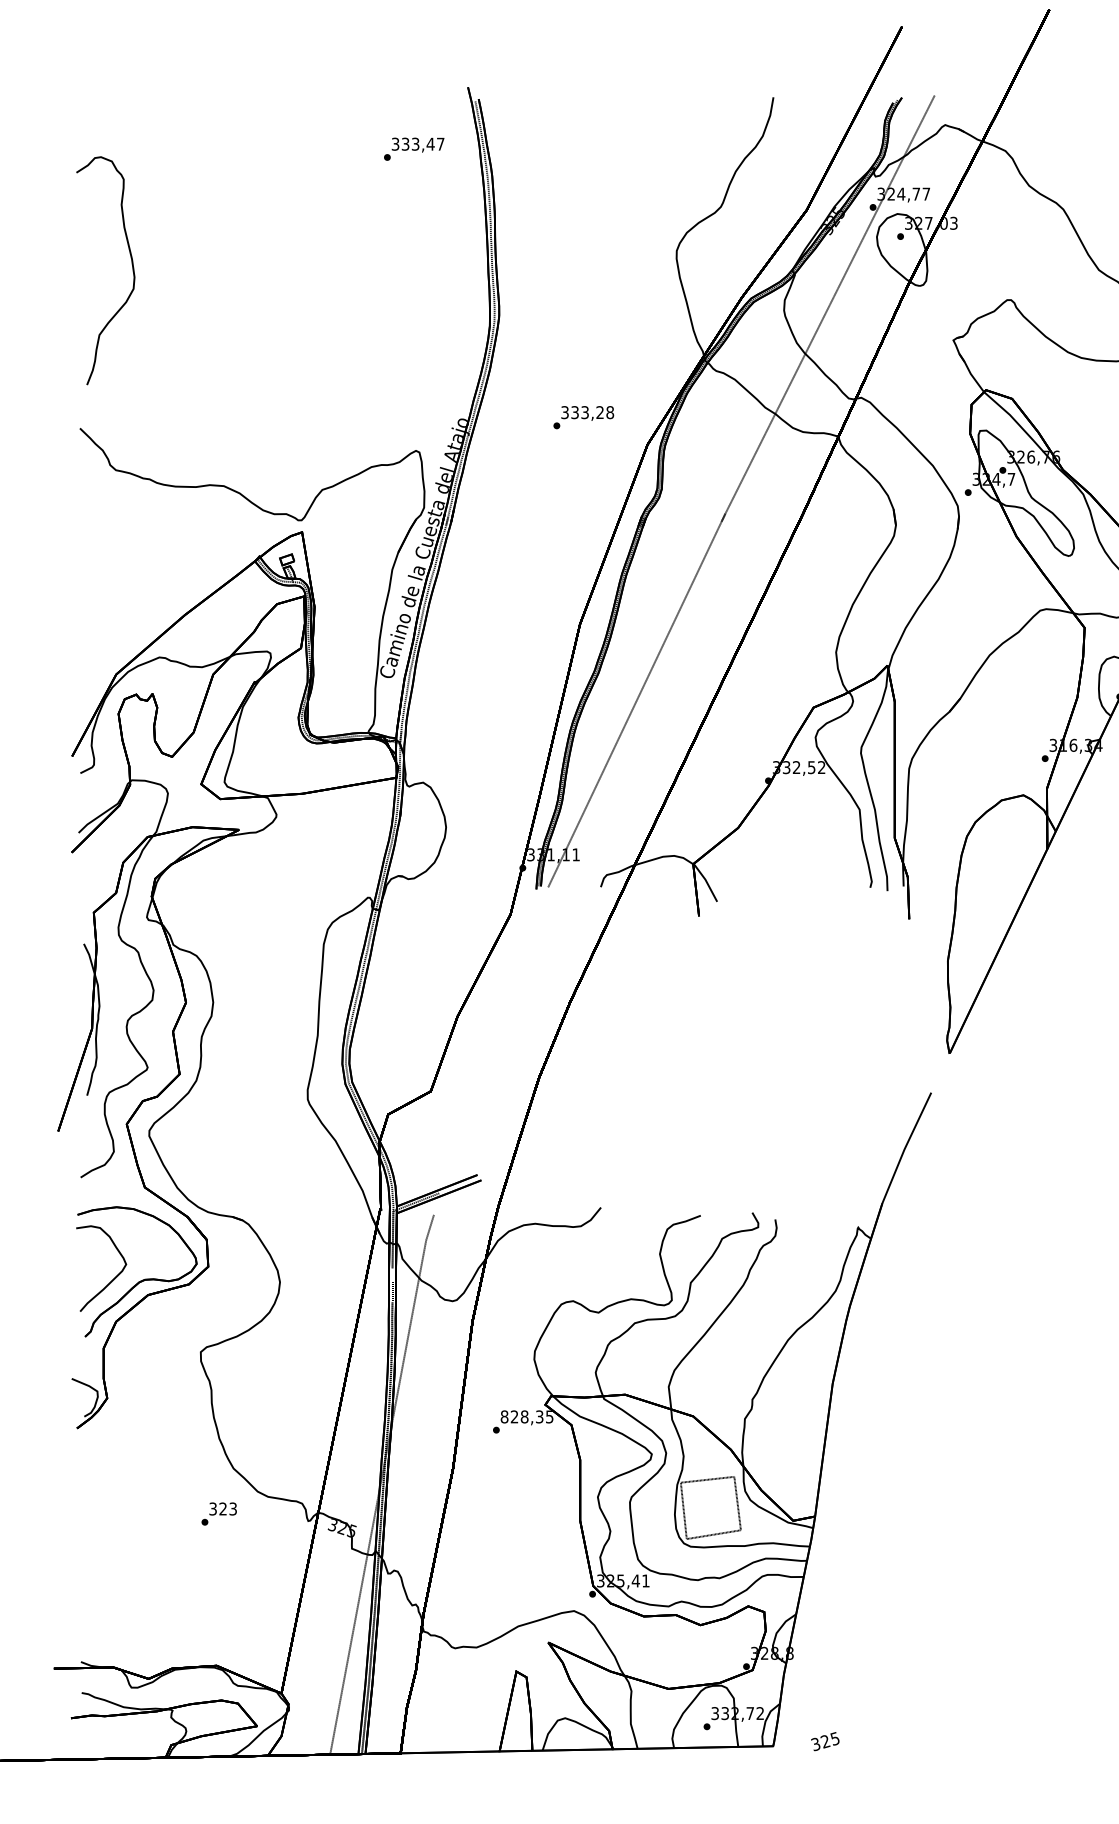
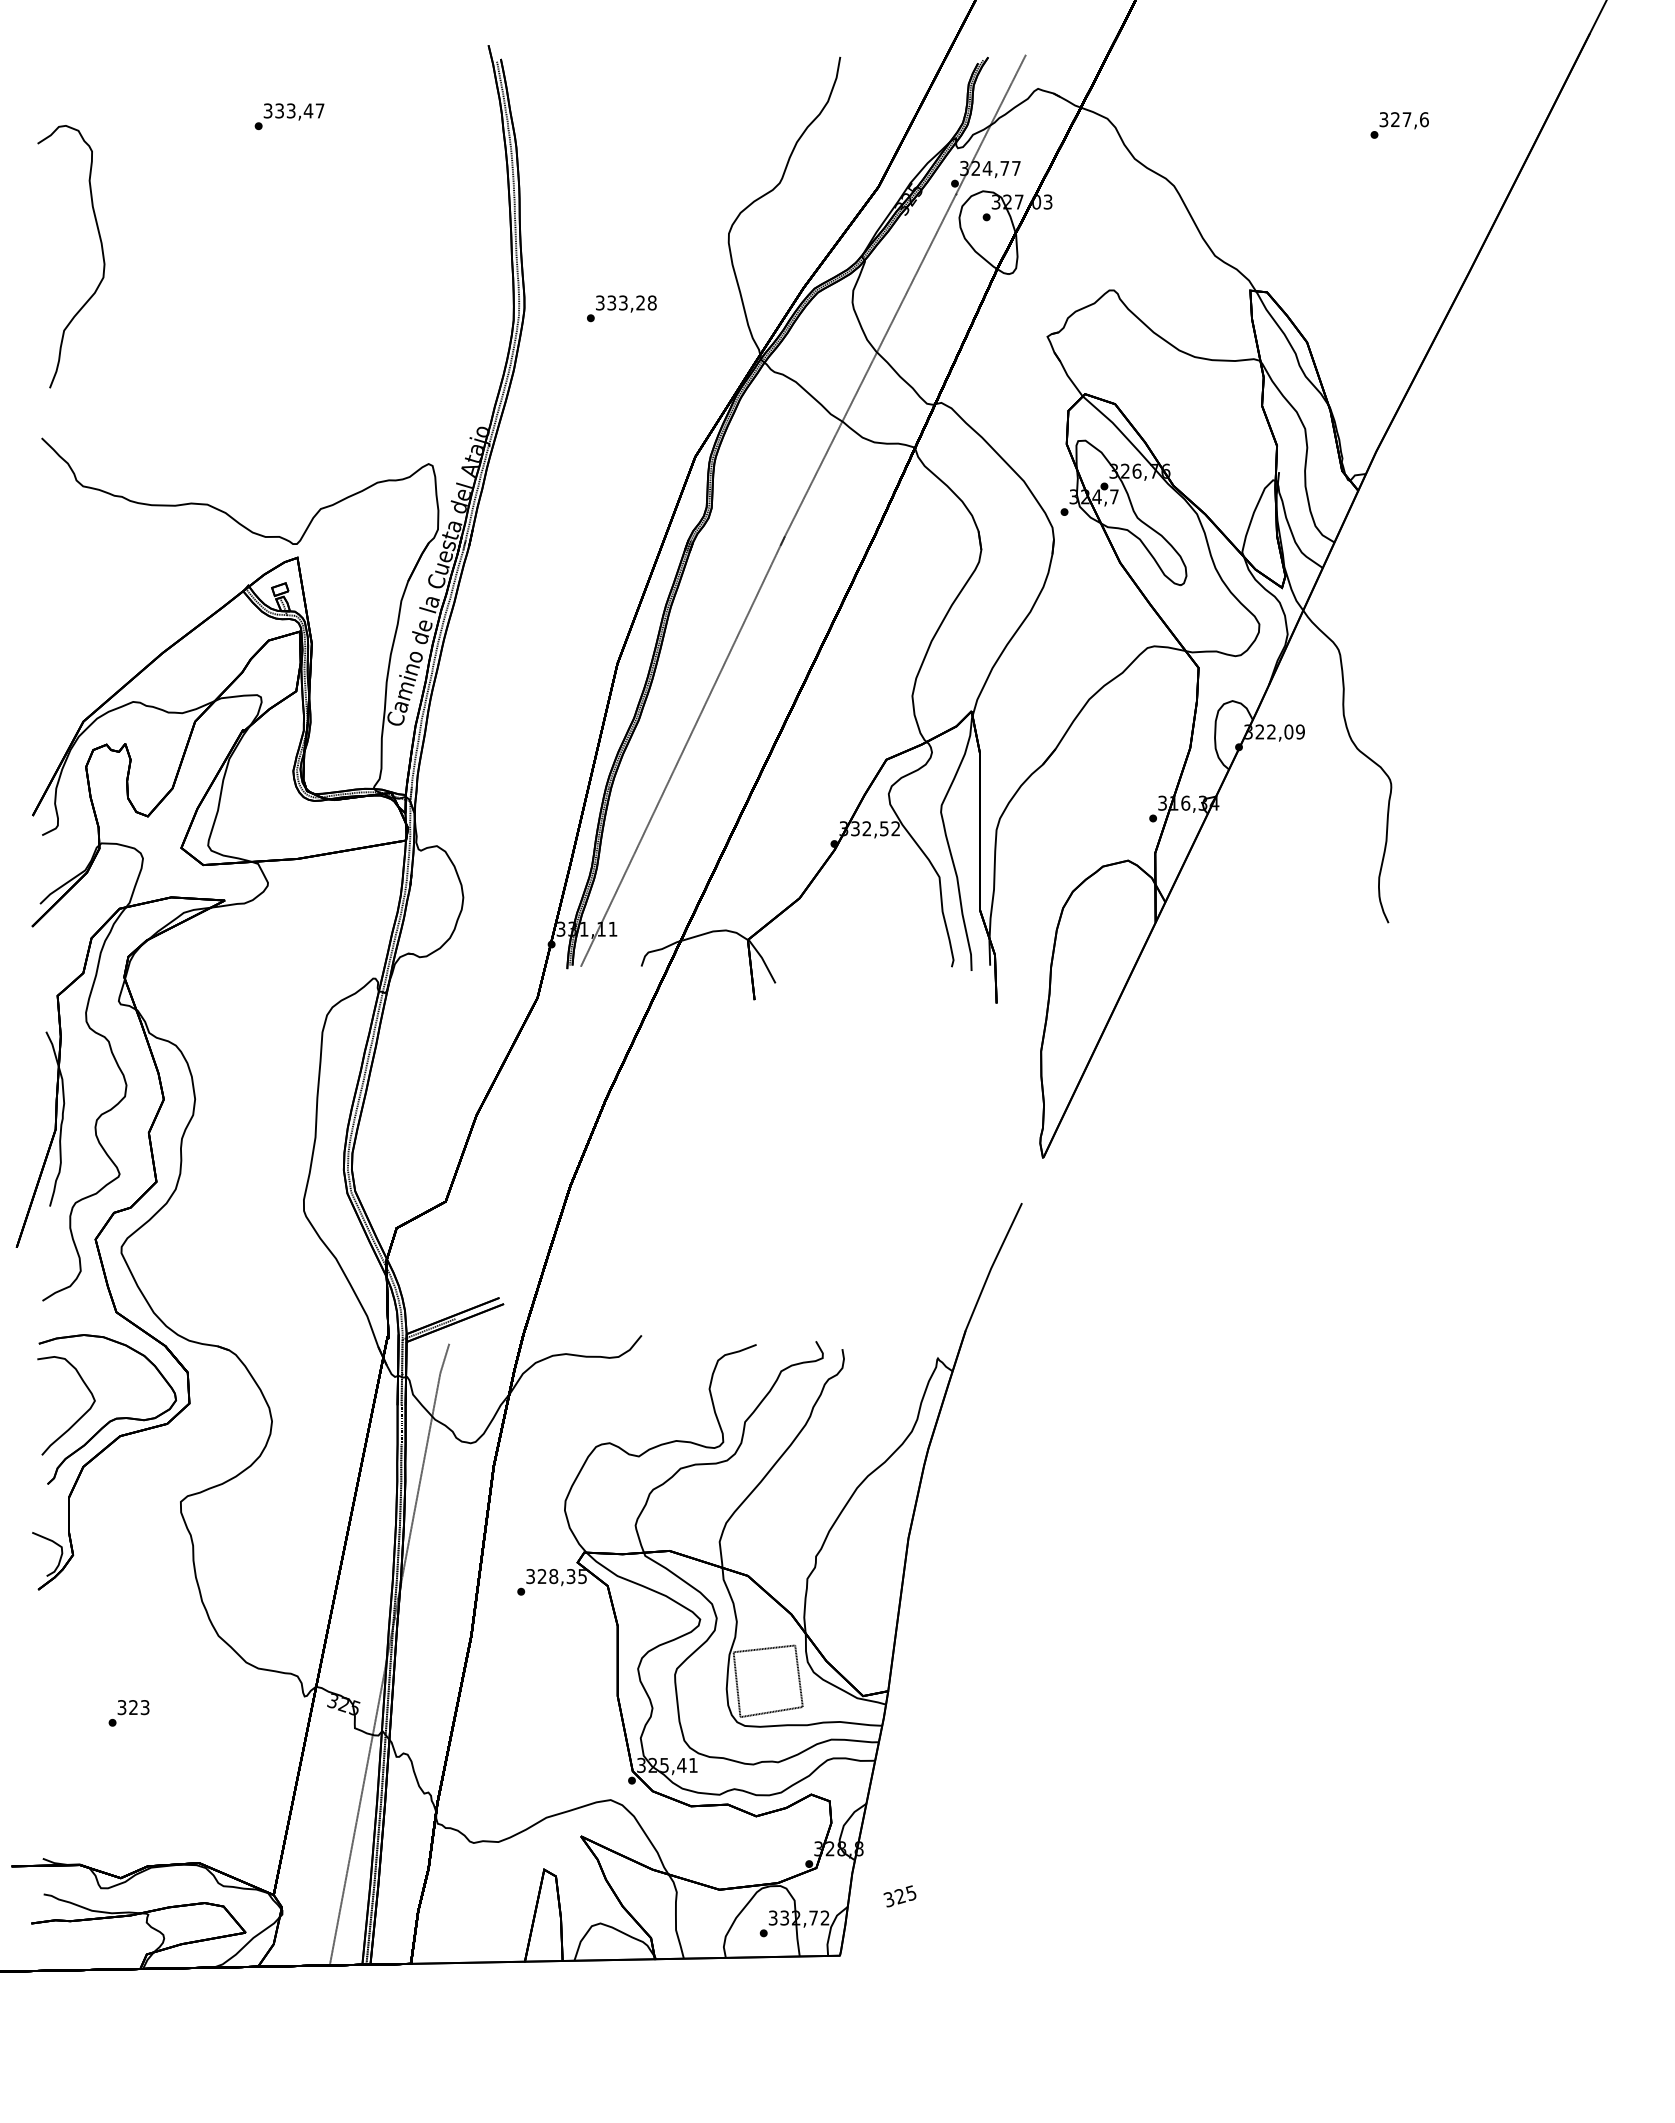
text: (414, 149) -> (289, 116), moved
text: (583, 417) -> (621, 308), moved
text: (504, 1416) -> (530, 1576), 828,35 -> 328,35
text: (218, 1514) -> (128, 1713), moved
text: (824, 1741) -> (899, 1896), moved

